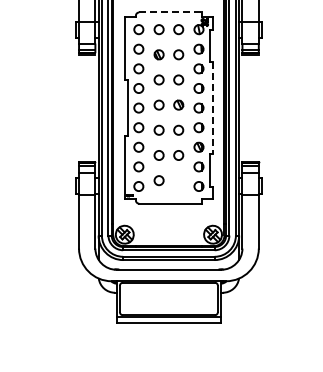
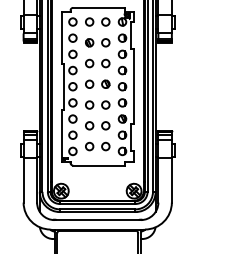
line: (171, 12) -> (99, 7), dashed -> solid
line: (212, 108) -> (133, 87), dashed -> solid
circle: (178, 180) -> (105, 146), added

